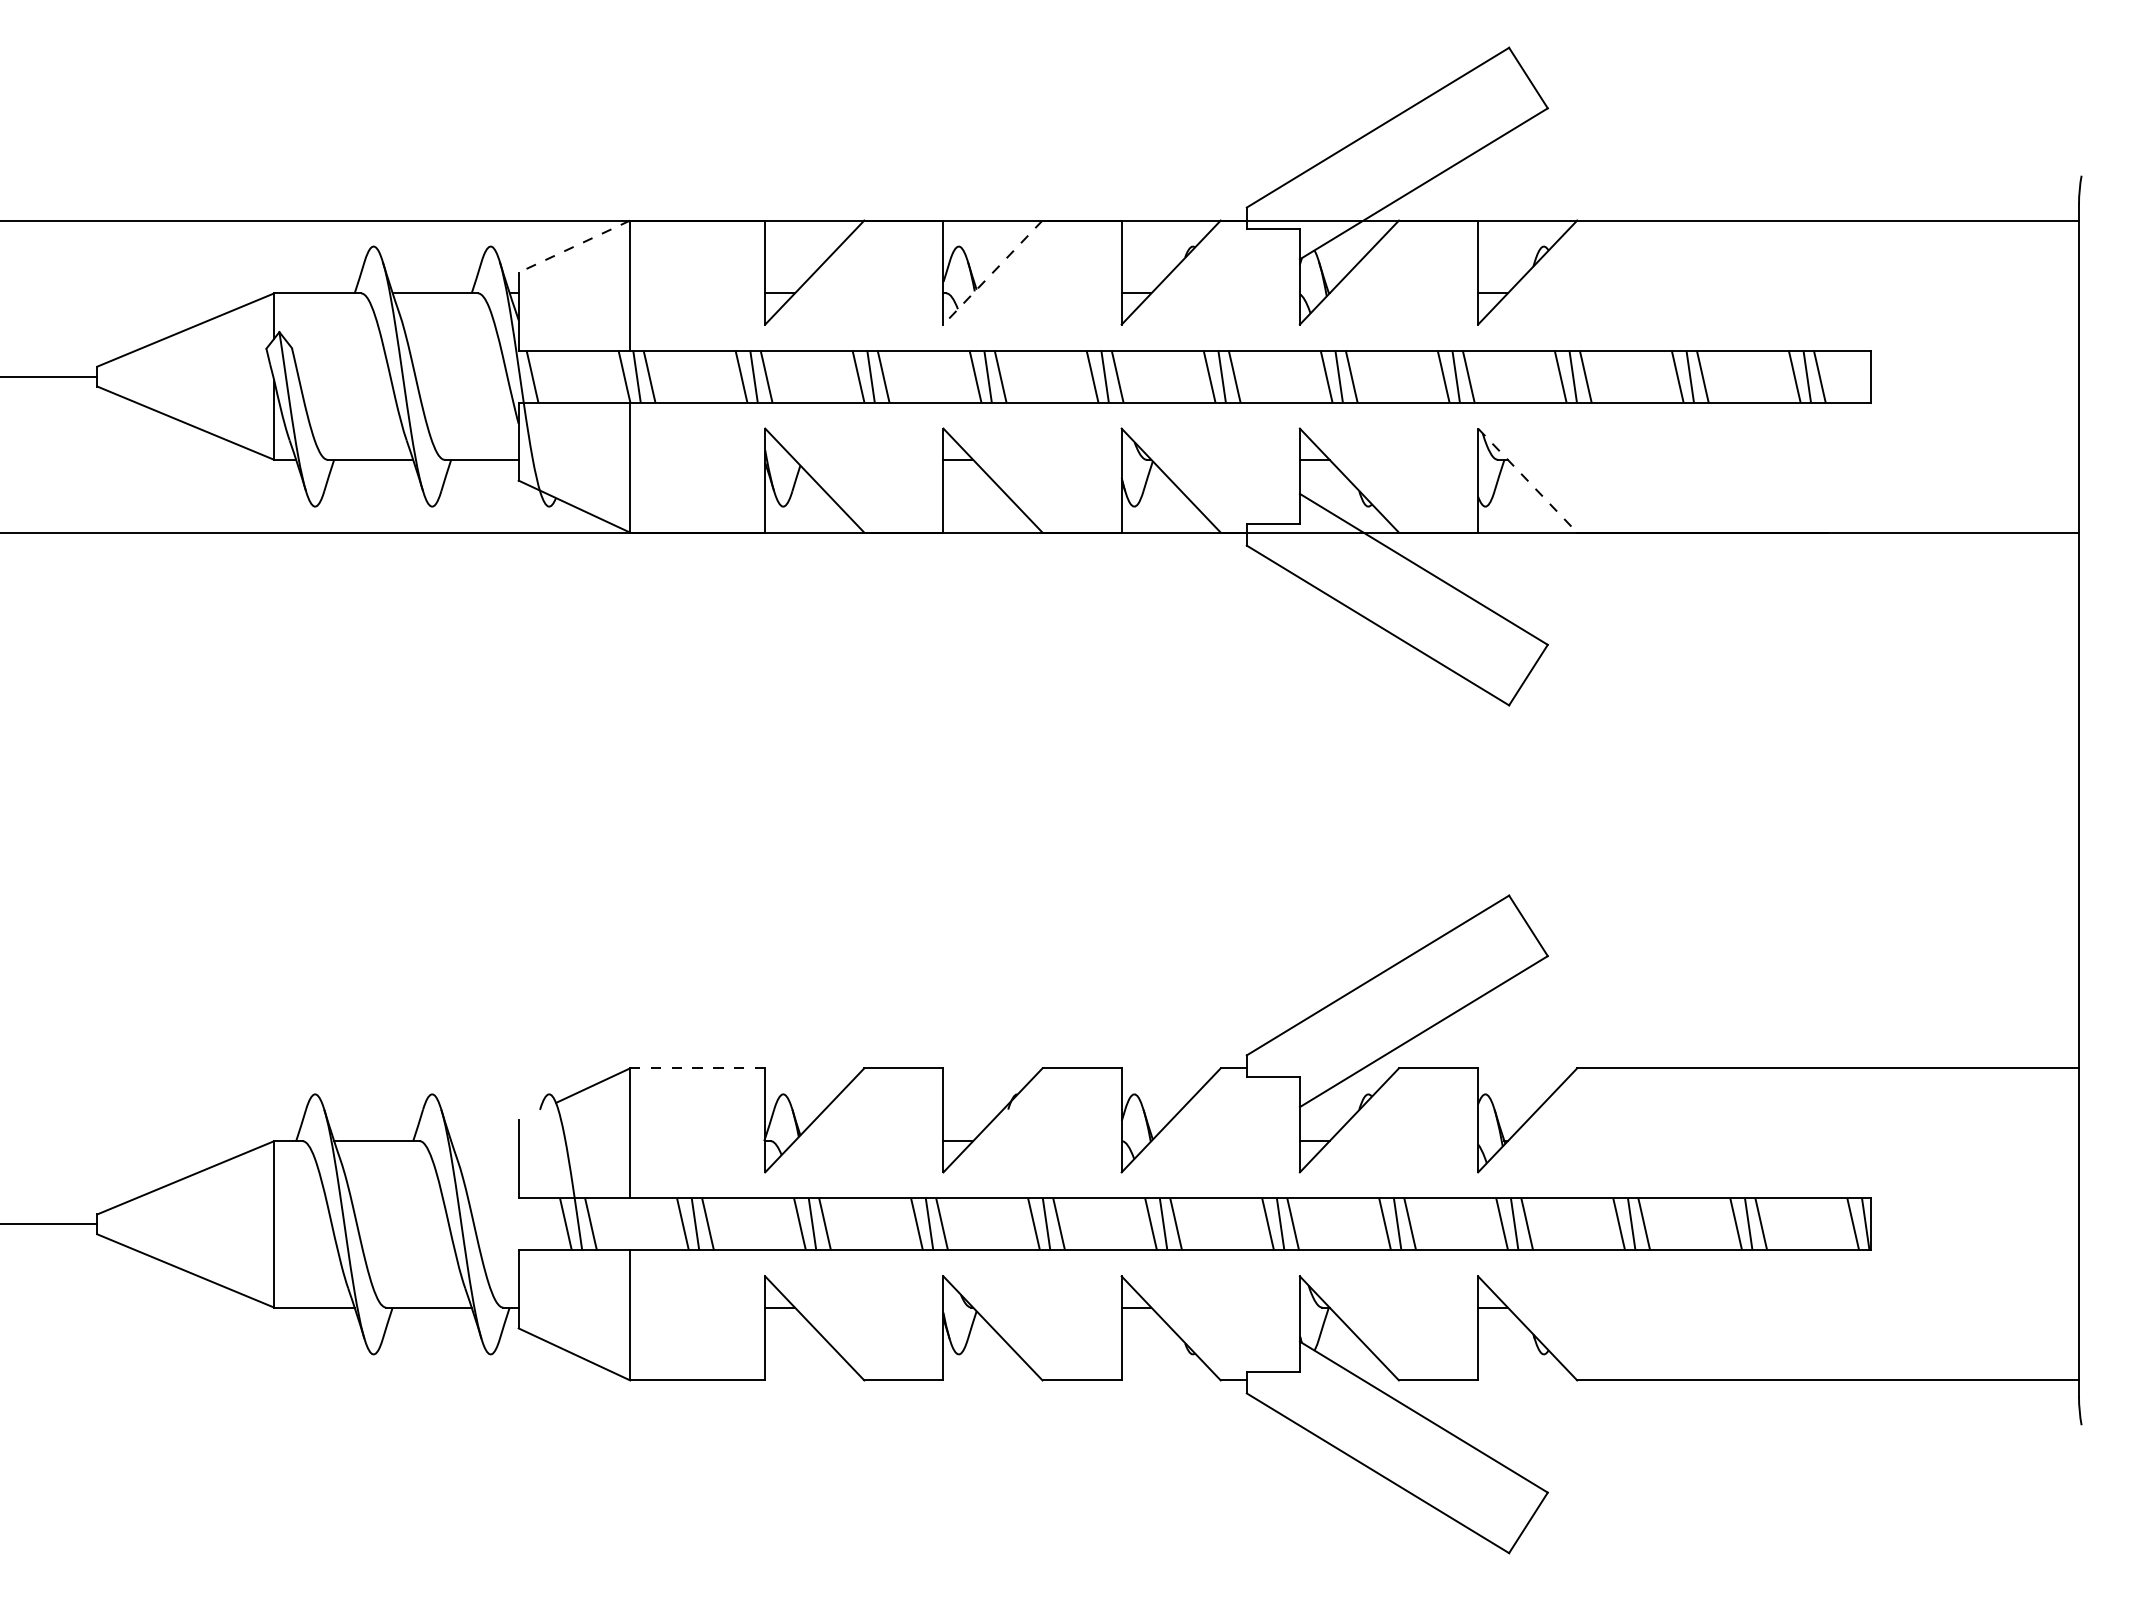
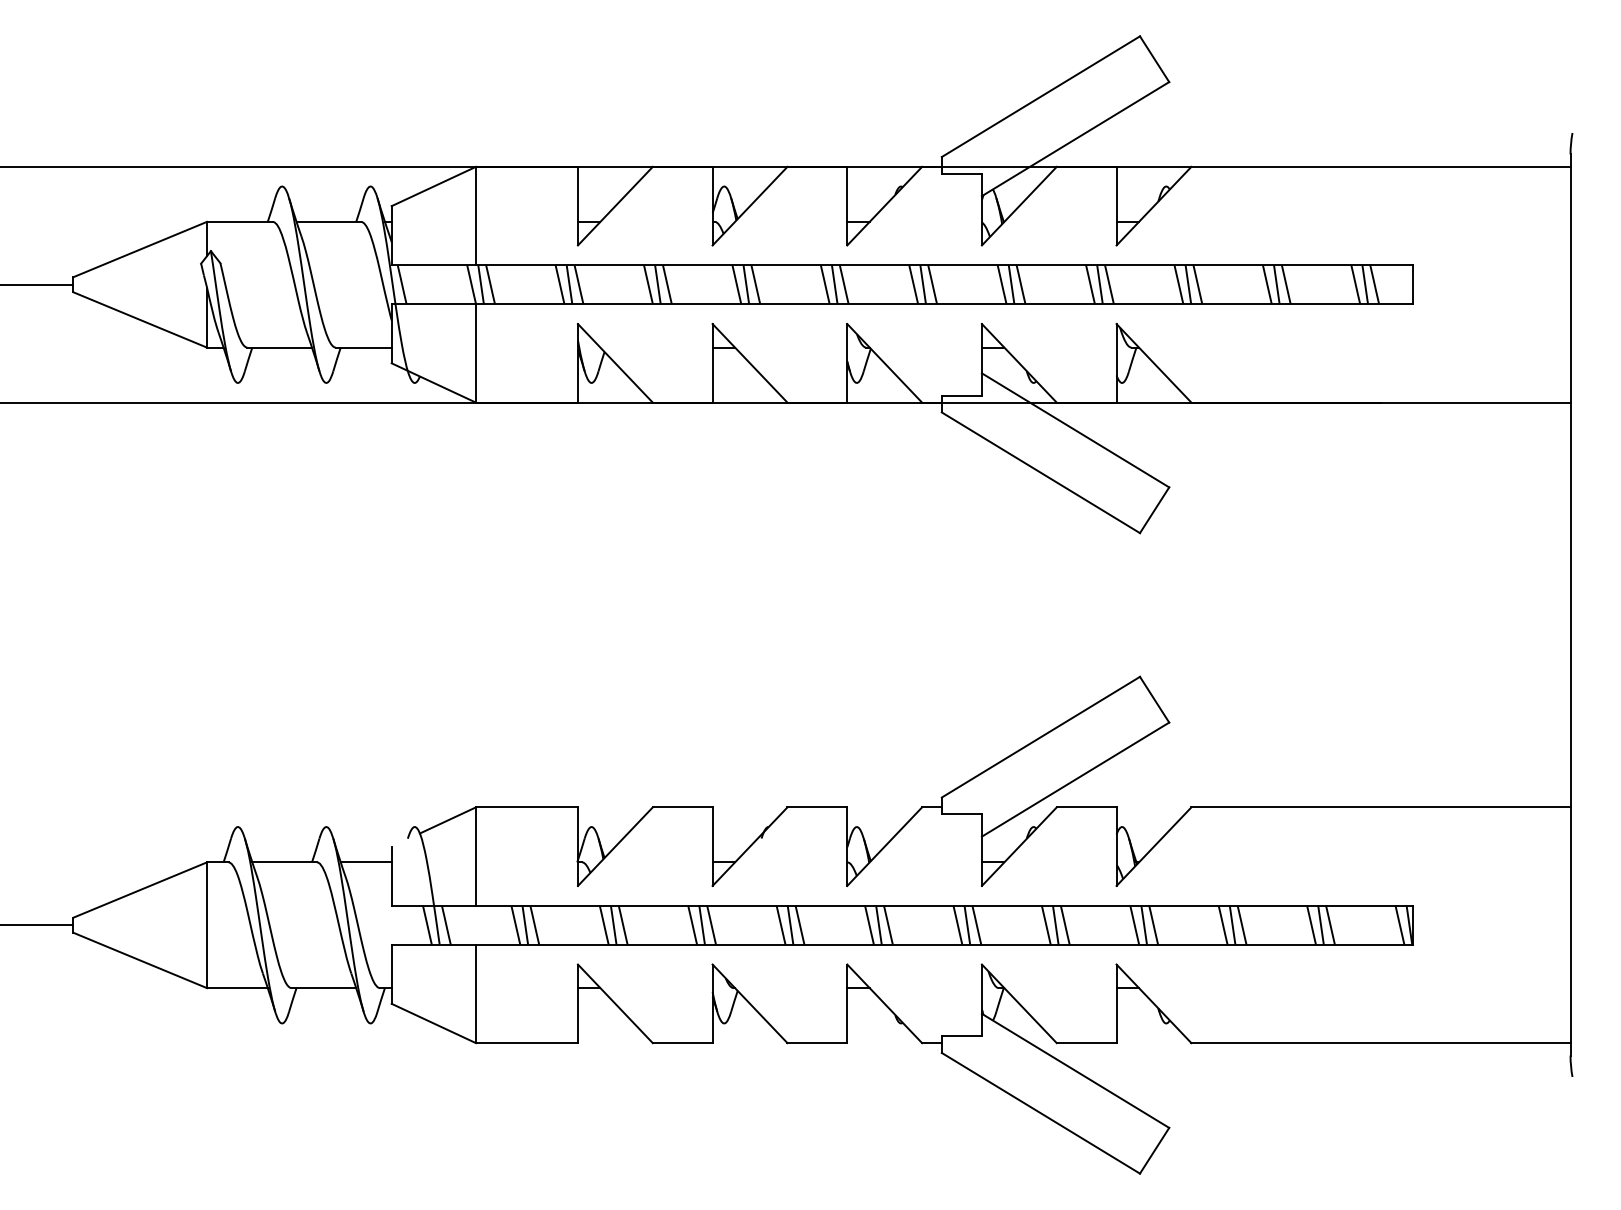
line: (574, 246) -> (433, 186), dashed -> solid
line: (993, 272) -> (750, 206), dashed -> solid
line: (1527, 480) -> (1153, 363), dashed -> solid
line: (697, 1068) -> (526, 807), dashed -> solid
line: (484, 1141) -> (365, 862), added

